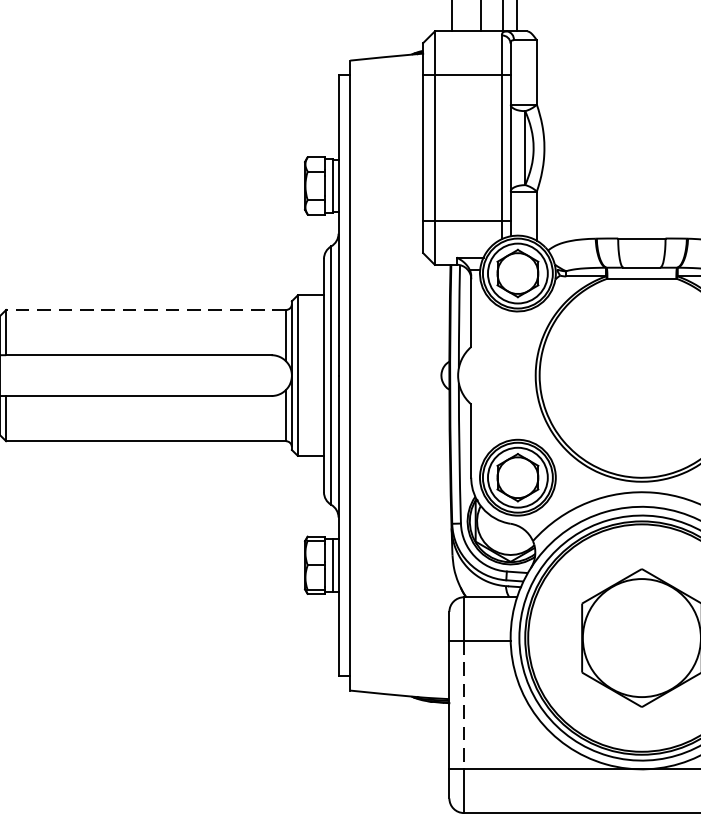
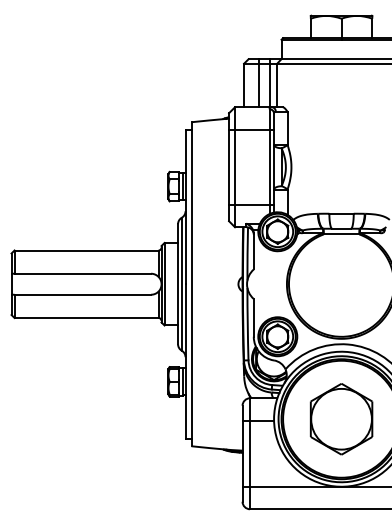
line: (145, 309) -> (86, 250), dashed -> solid
line: (464, 706) -> (250, 454), dashed -> solid

